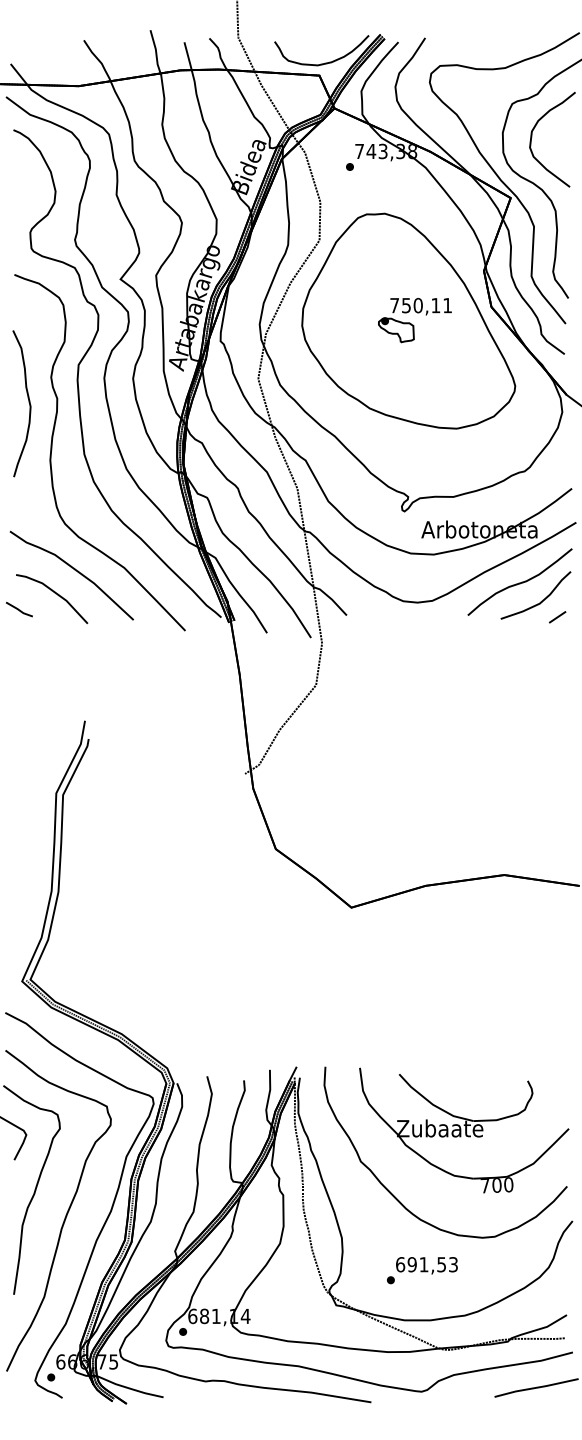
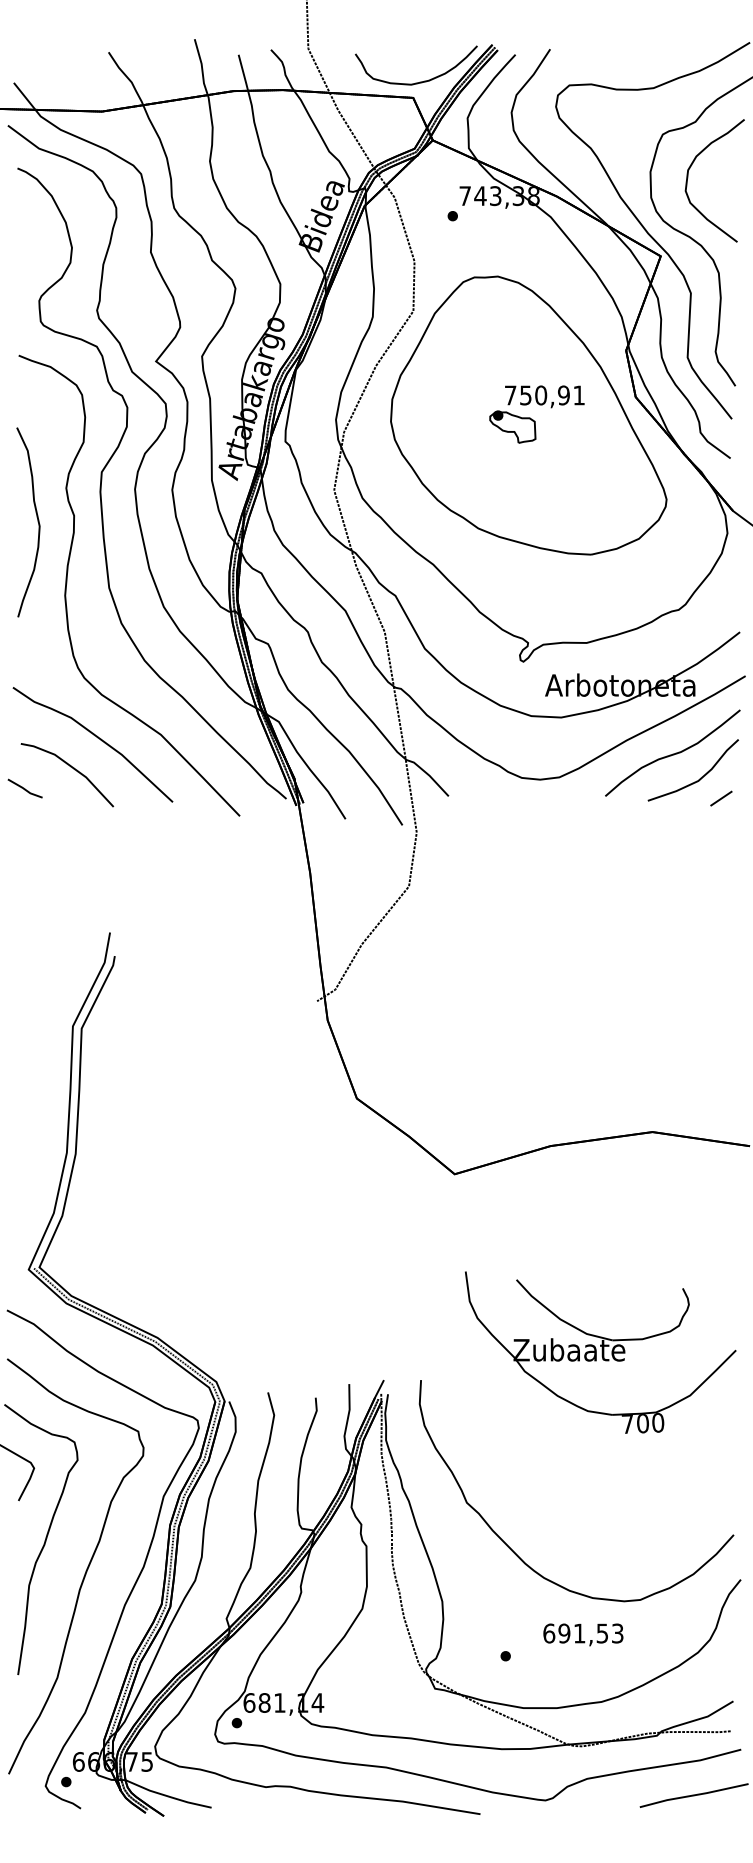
text: (435, 305) -> (563, 395), 750,11 -> 750,91
part: (464, 1130) -> (600, 1352), moved
text: (426, 1265) -> (582, 1634), moved

